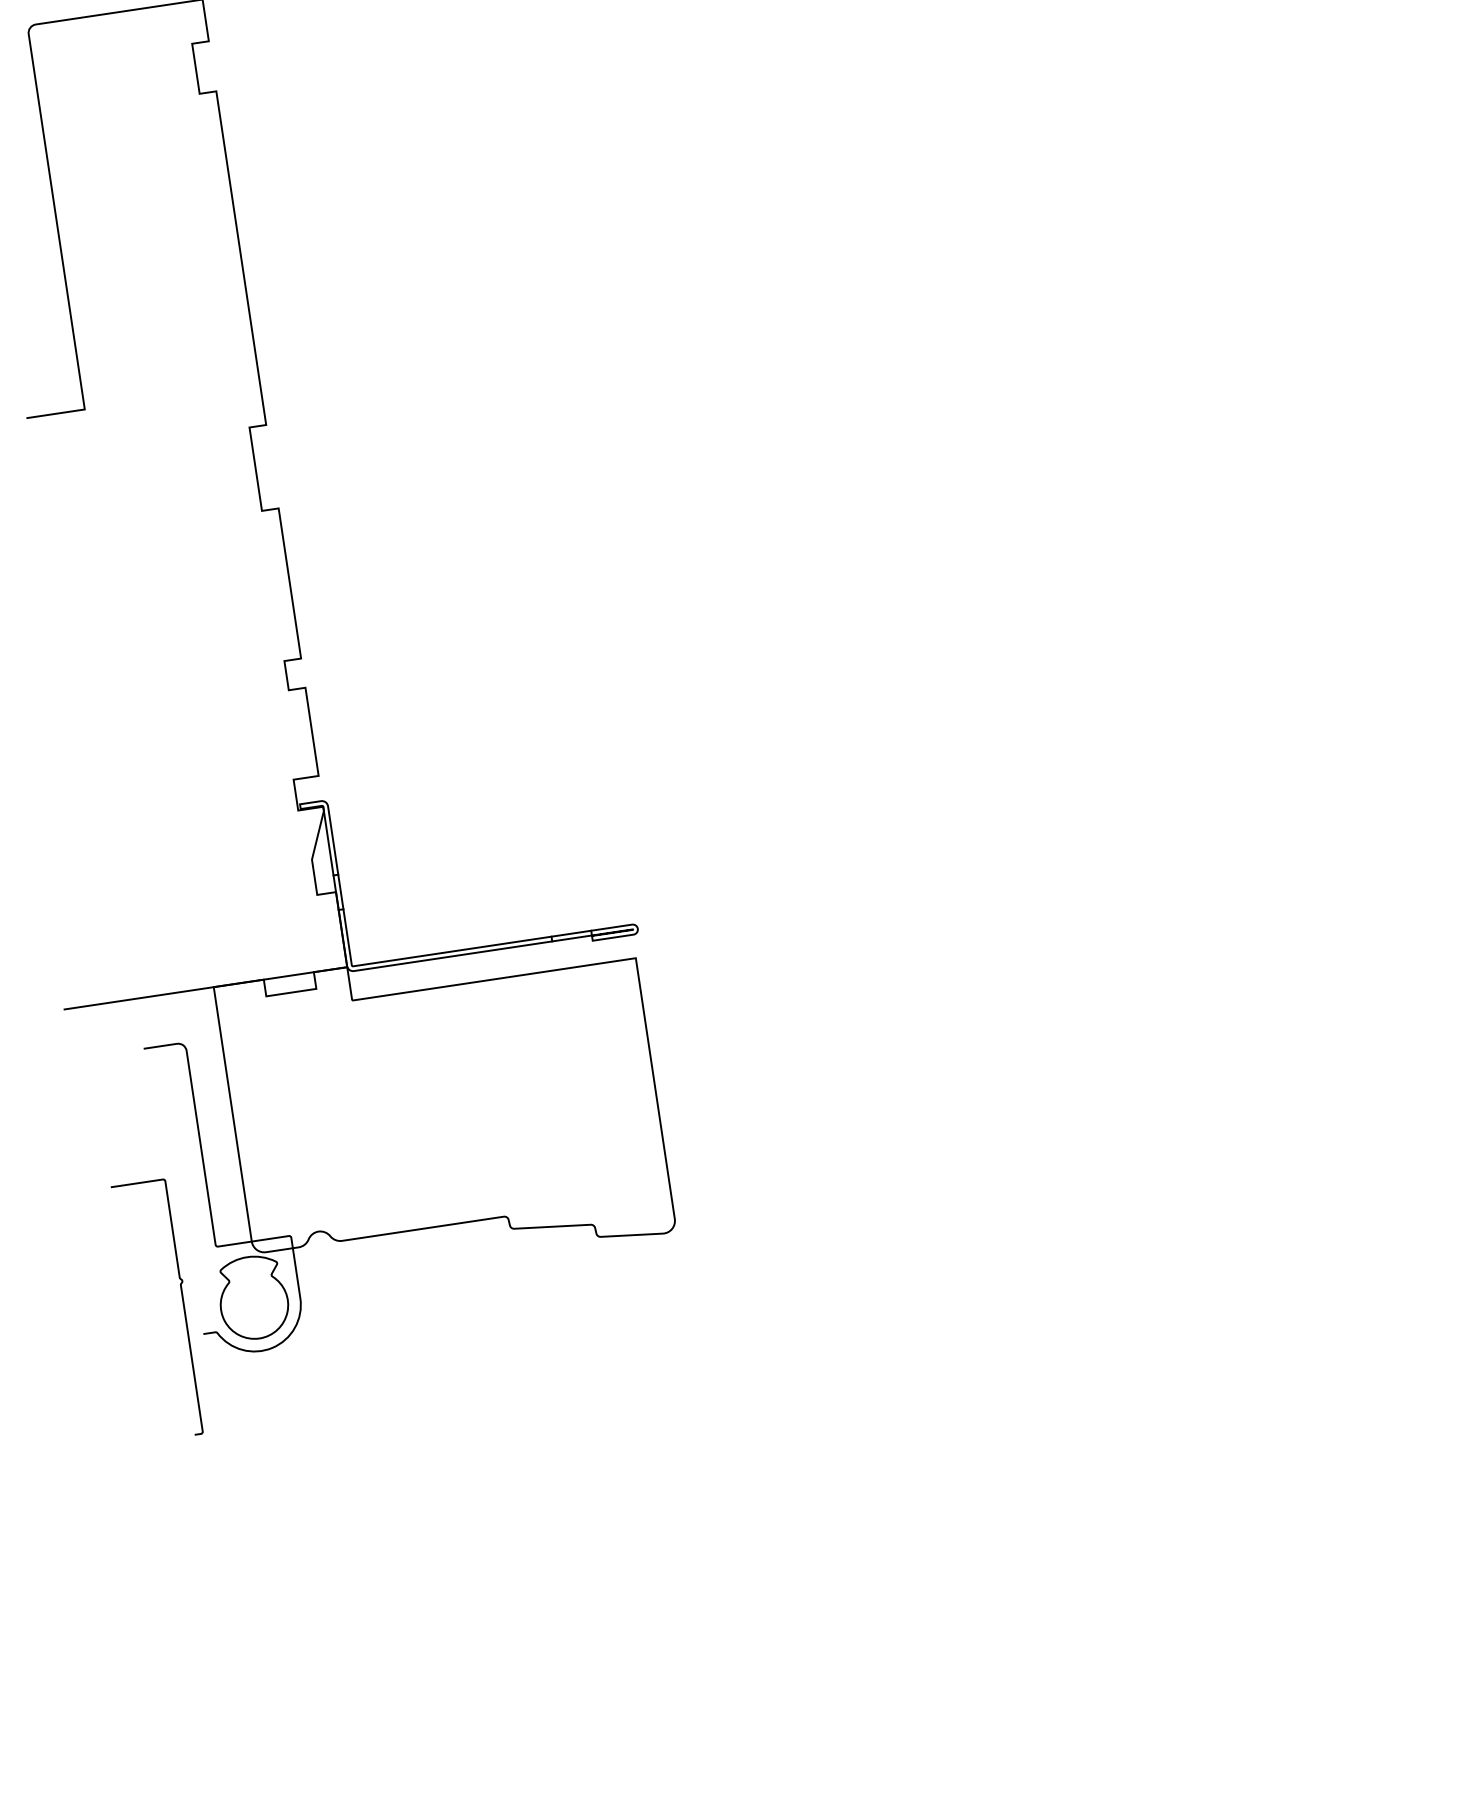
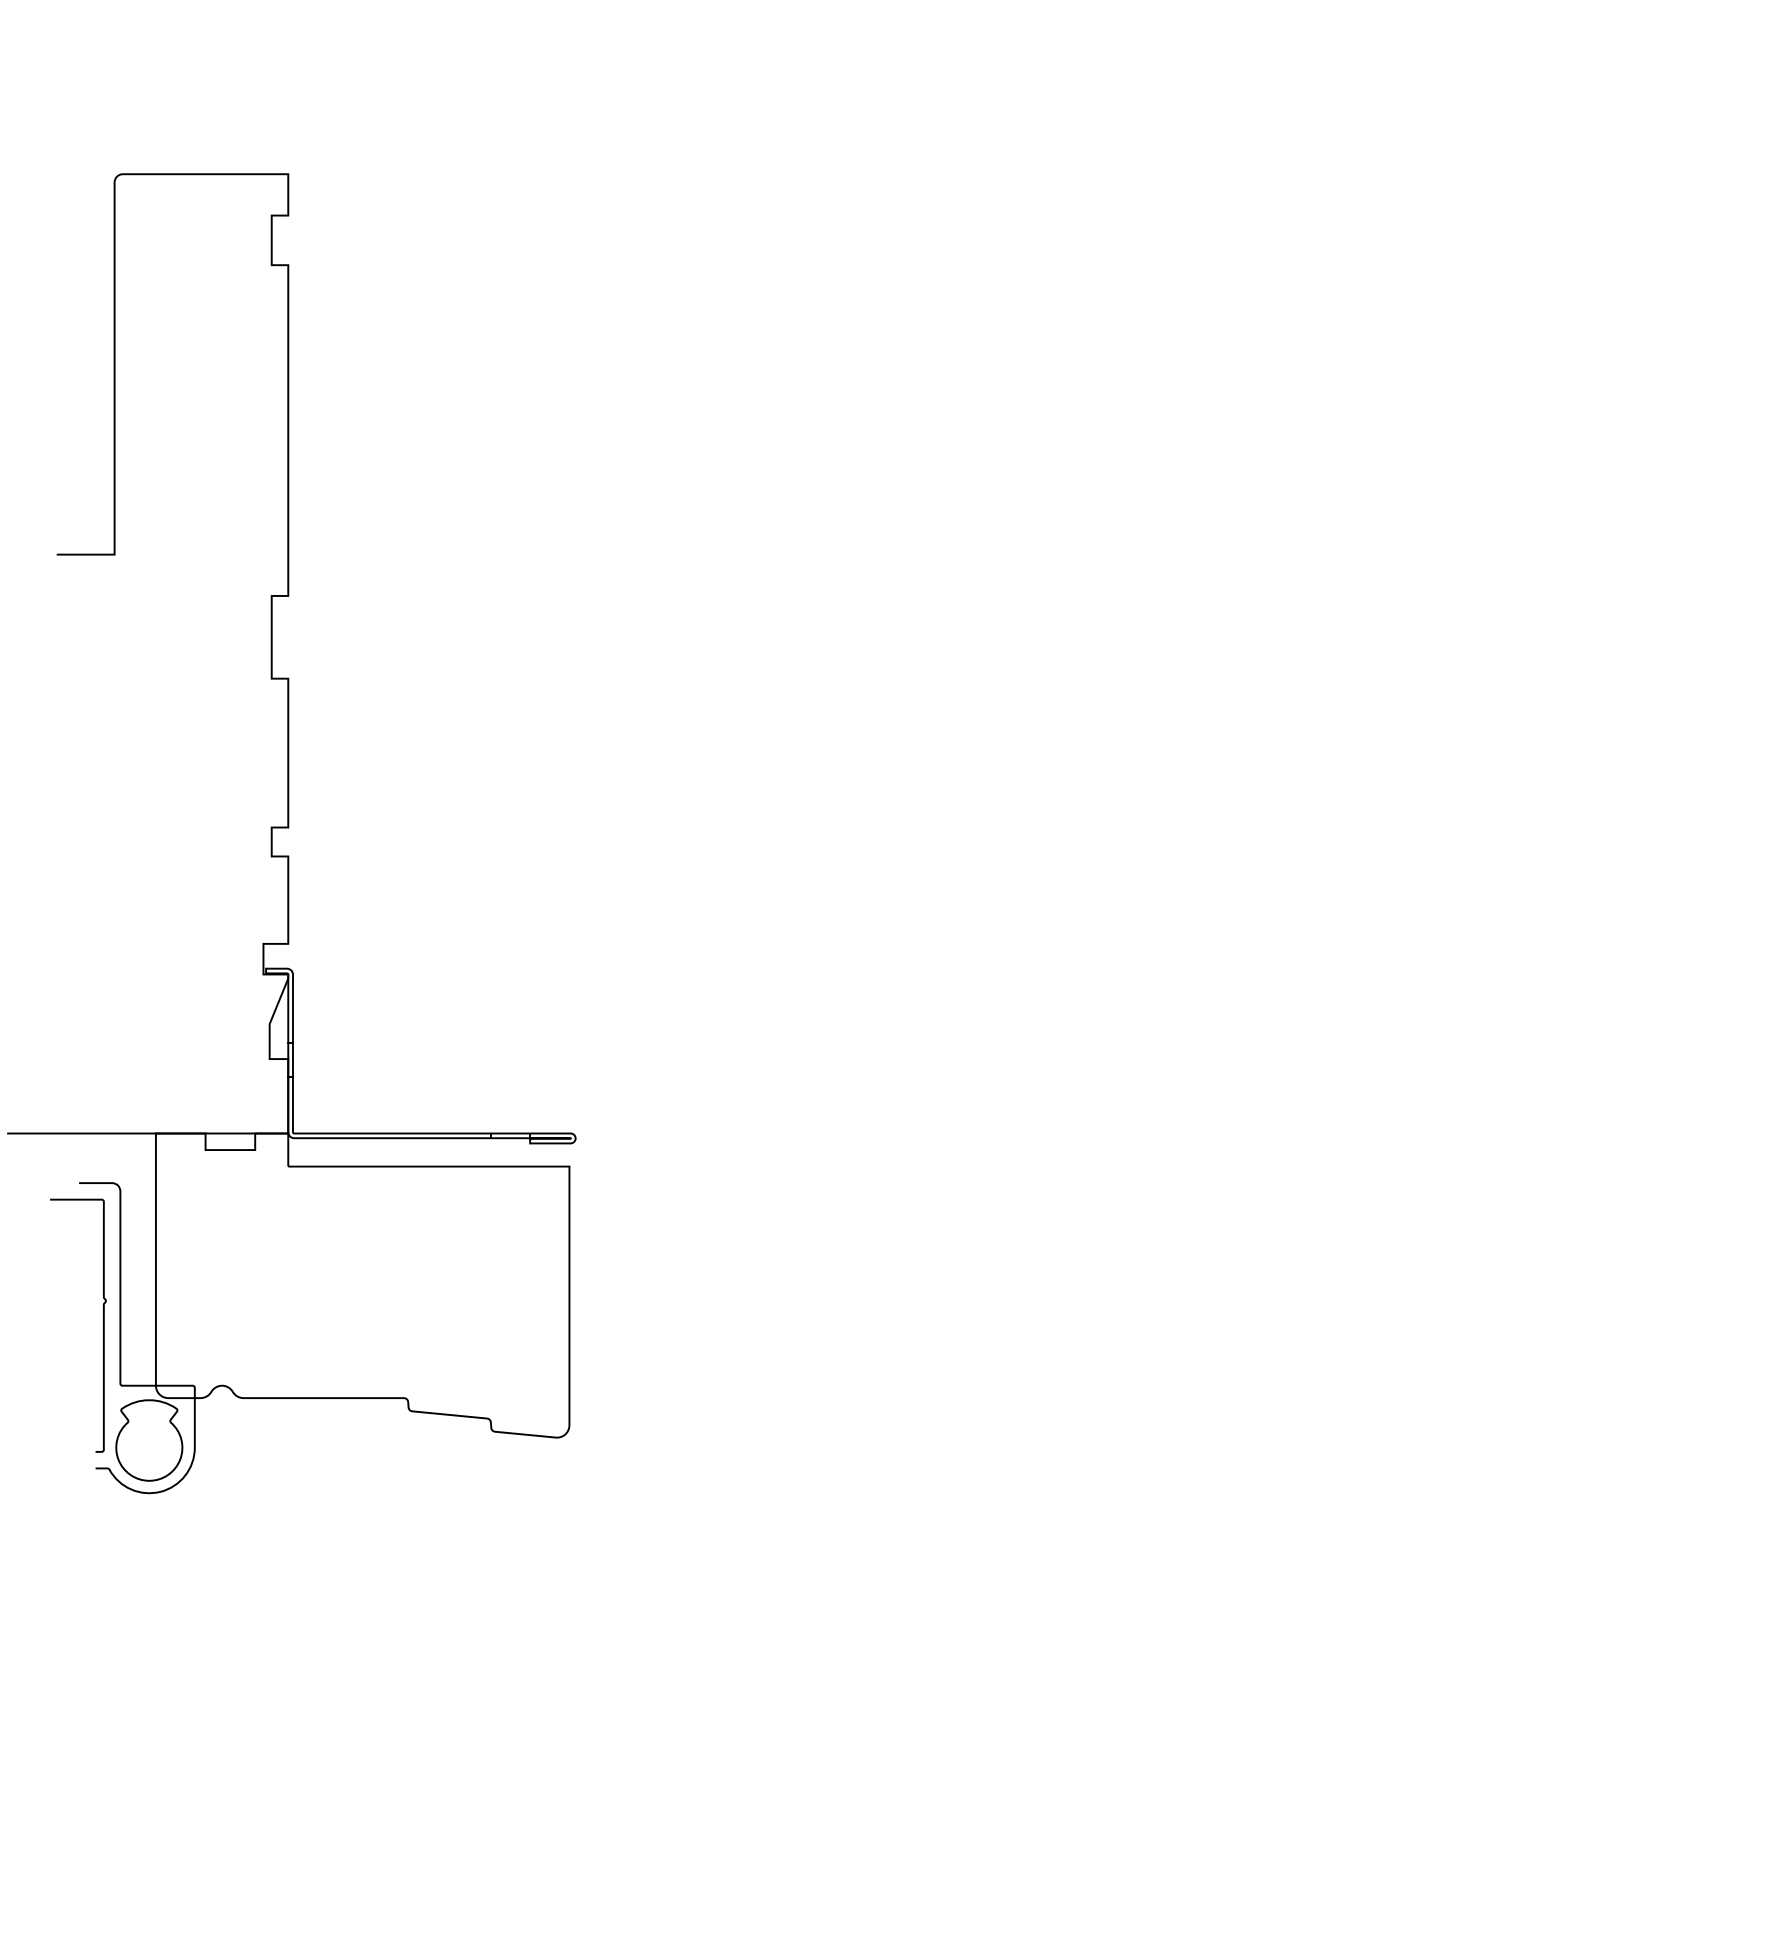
curve: (183, 1306) -> (103, 1325), moved

